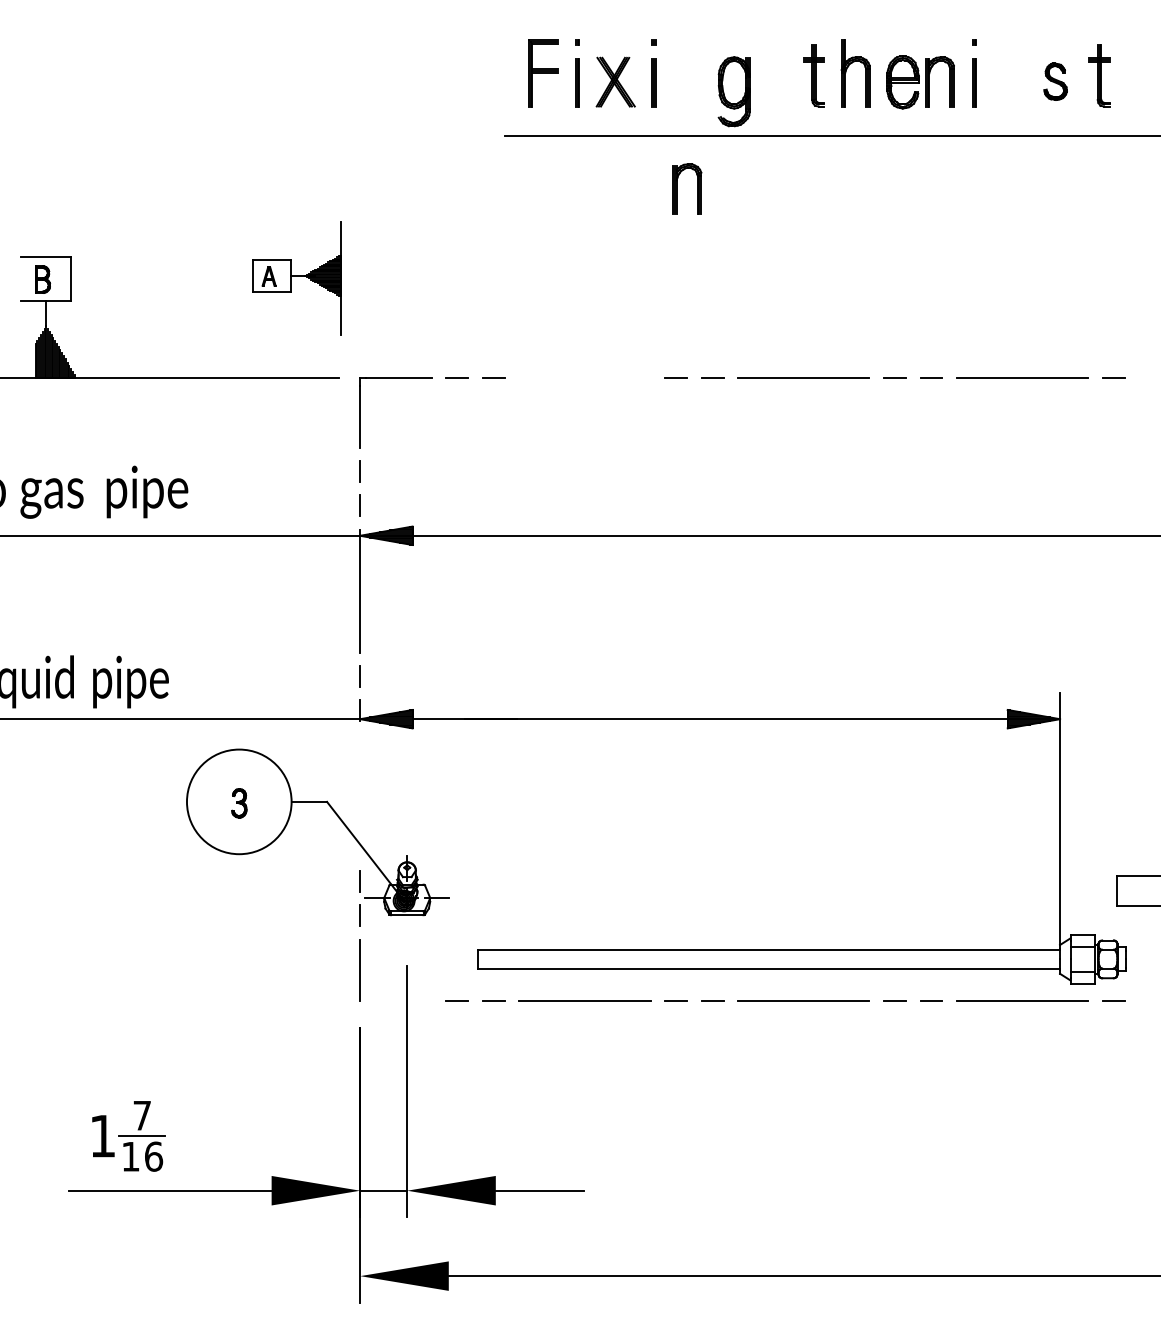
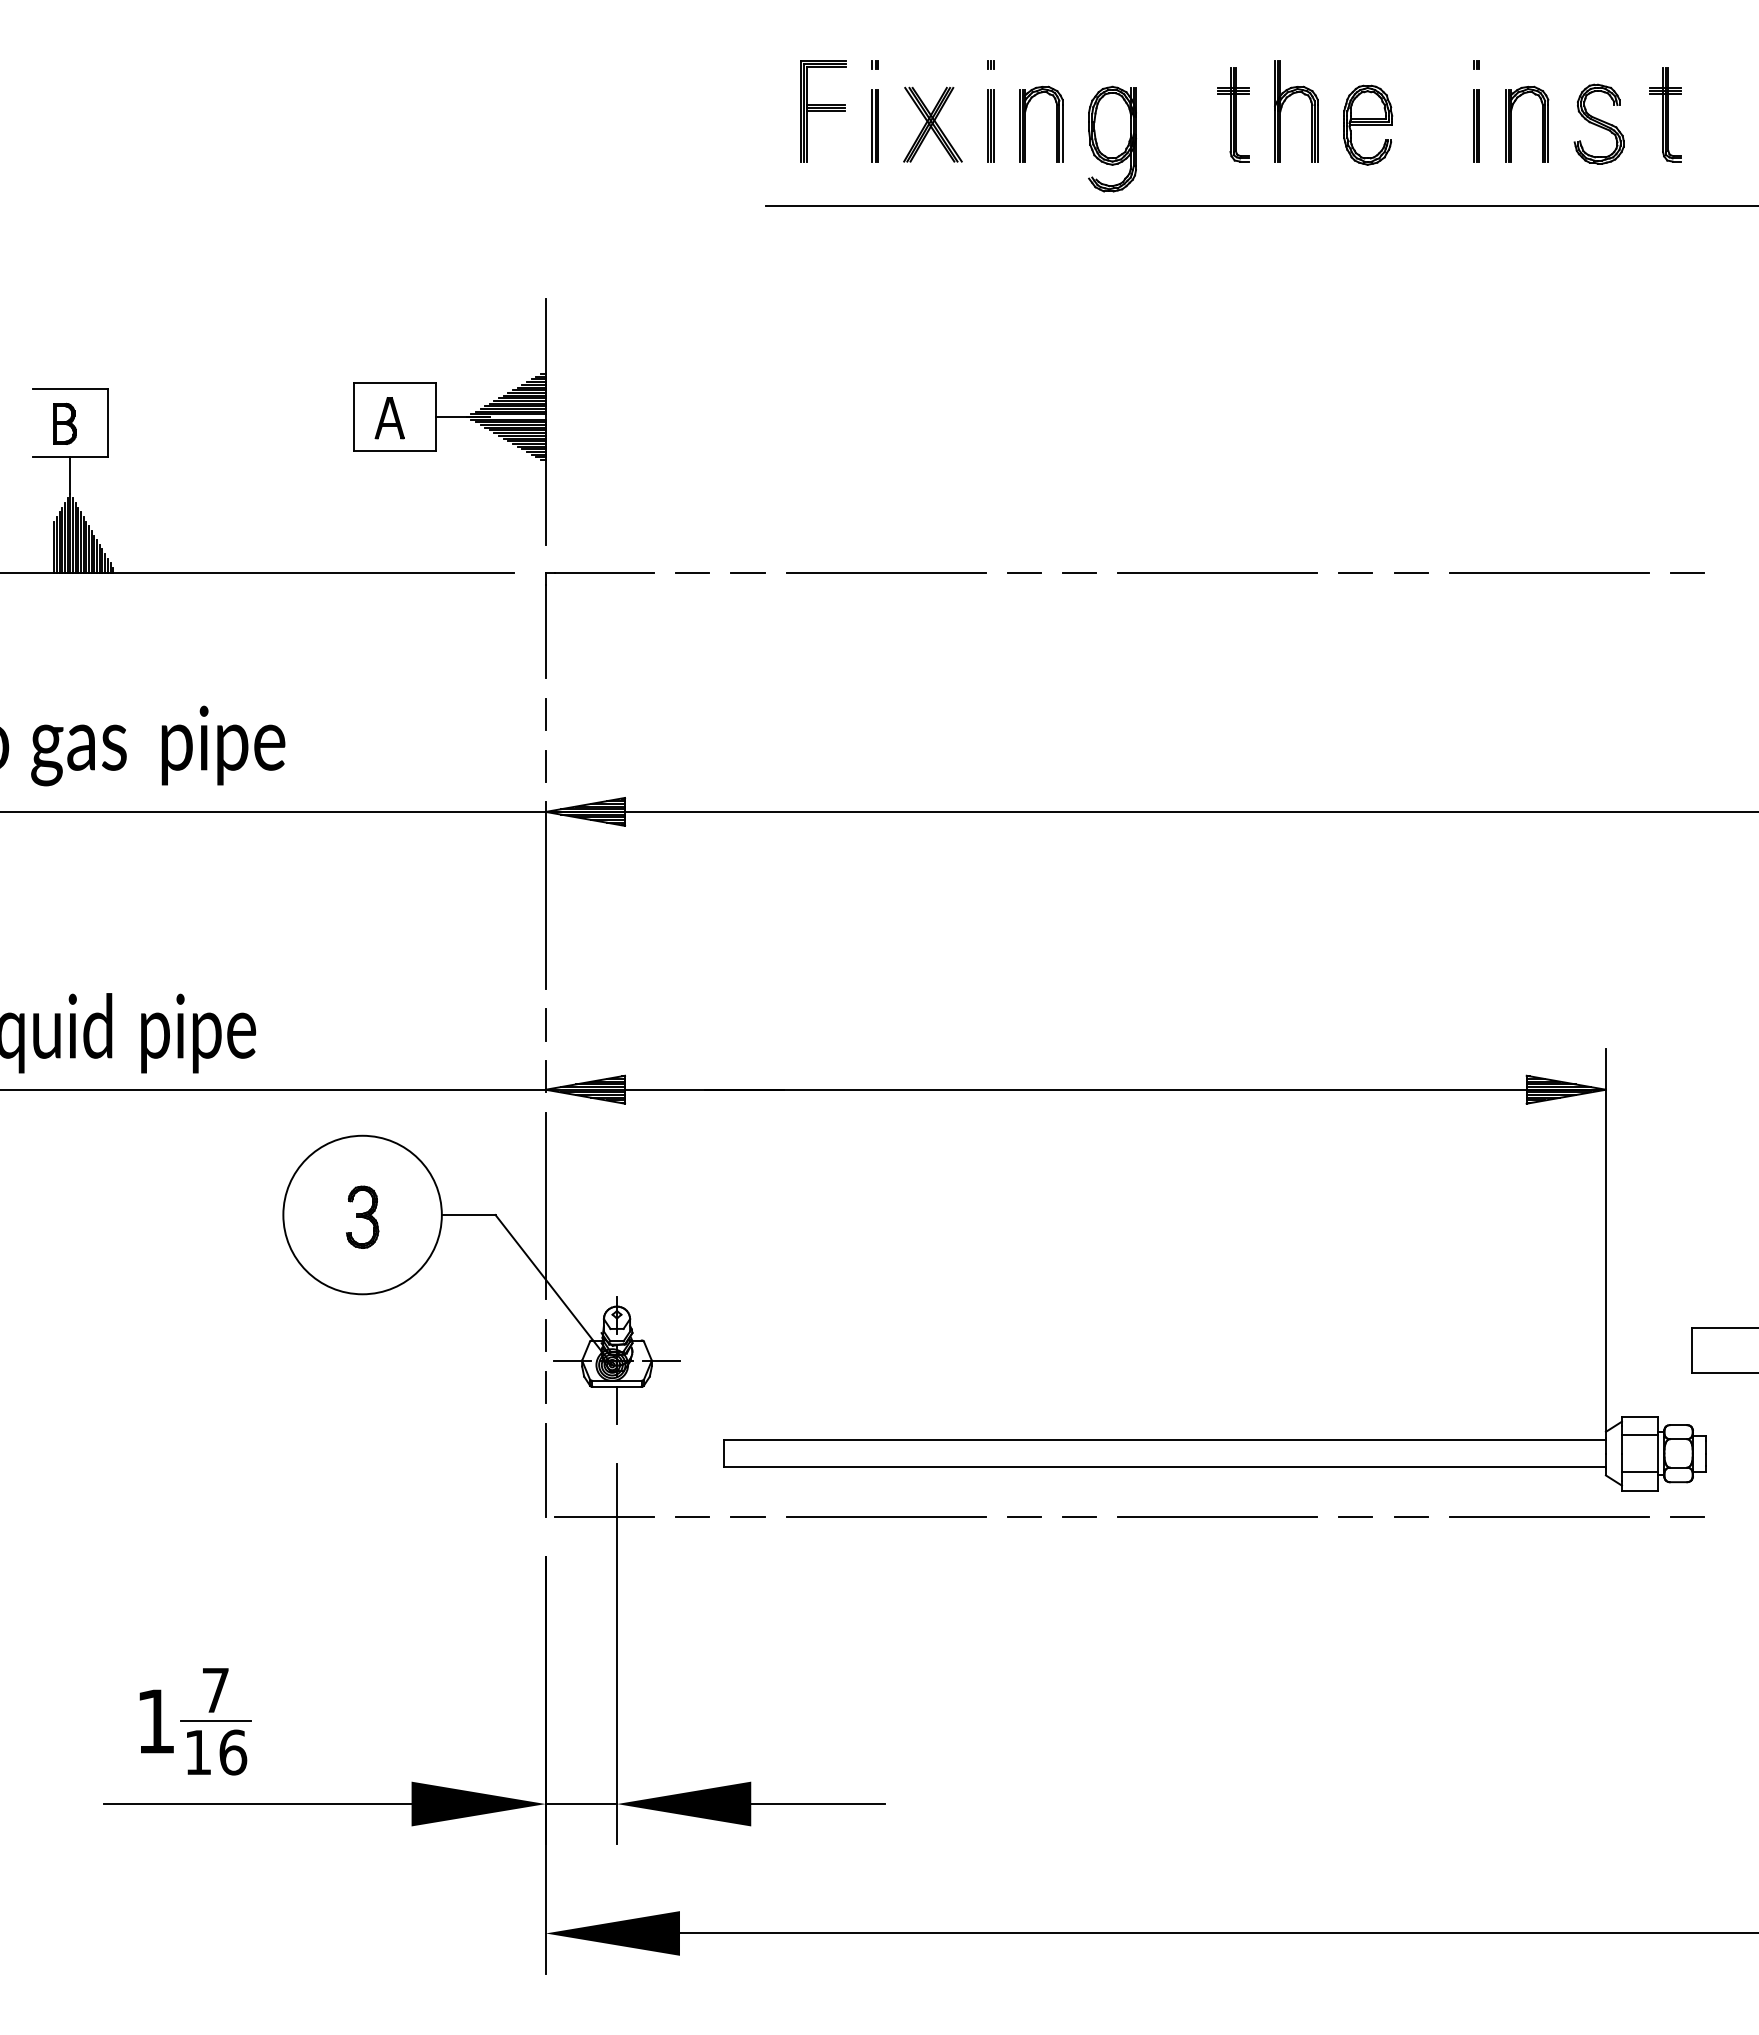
part: (929, 81) -> (1511, 123), moved
part: (1055, 81) -> (1599, 123), size x1.43
part: (677, 188) -> (1026, 123), moved
part: (296, 277) -> (449, 420), size x1.43
line: (584, 378) -> (885, 573), added
line: (360, 795) -> (546, 1205), added
part: (239, 803) -> (362, 1217), size x1.43
line: (407, 927) -> (617, 1405), added
line: (398, 1001) -> (603, 1517), added

